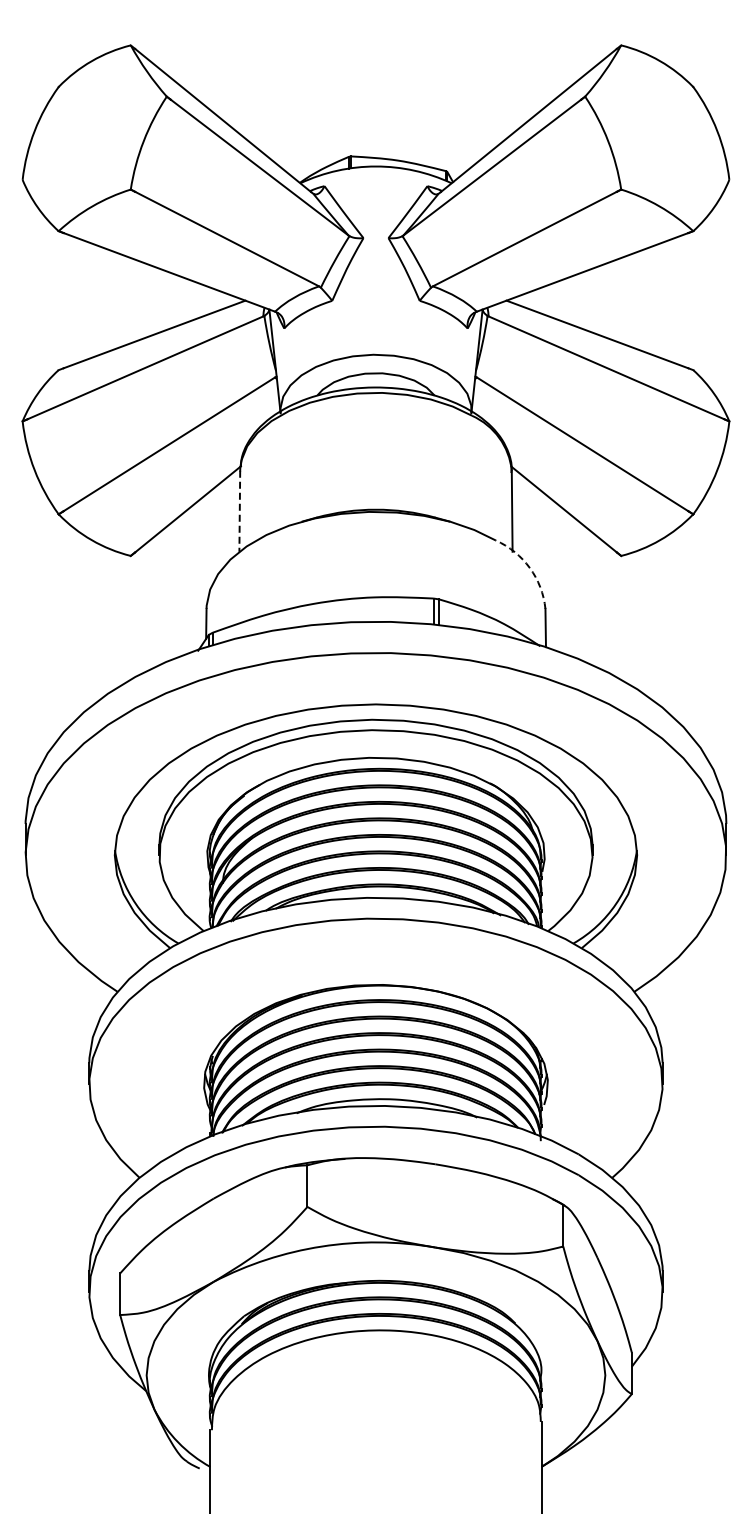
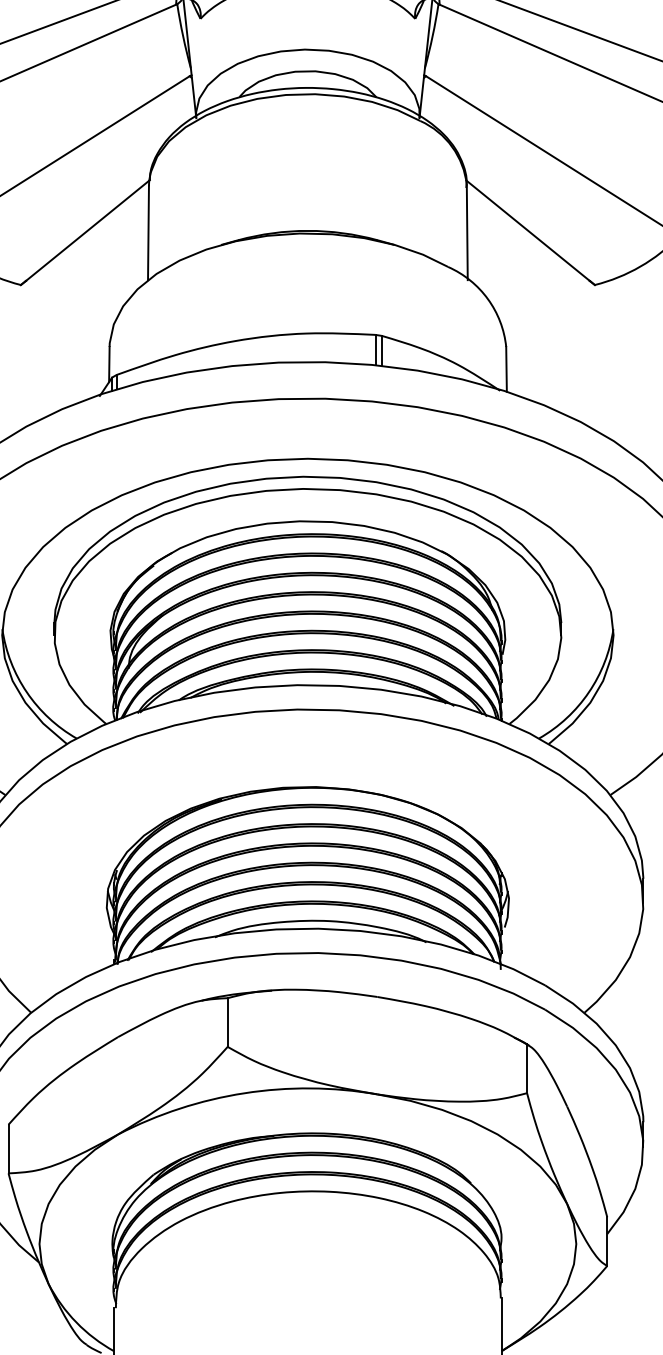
line: (239, 511) -> (148, 233), dashed -> solid
arc: (529, 568) -> (487, 299), dashed -> solid

